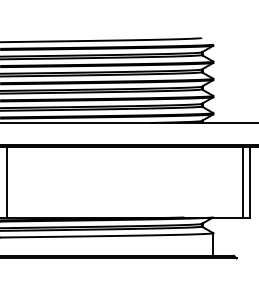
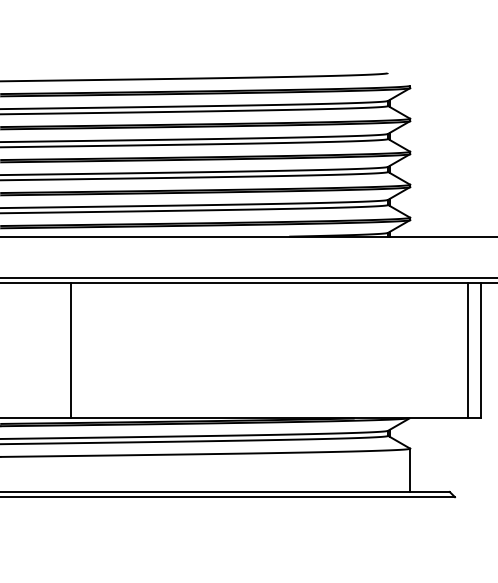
line: (6, 182) -> (70, 351), moved

